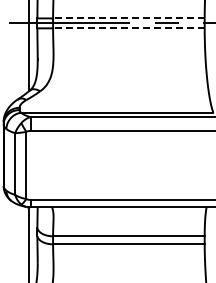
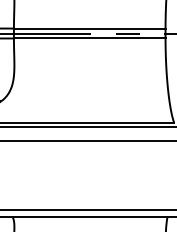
line: (128, 18) -> (89, 28), dashed -> solid
line: (128, 28) -> (89, 38), dashed -> solid

